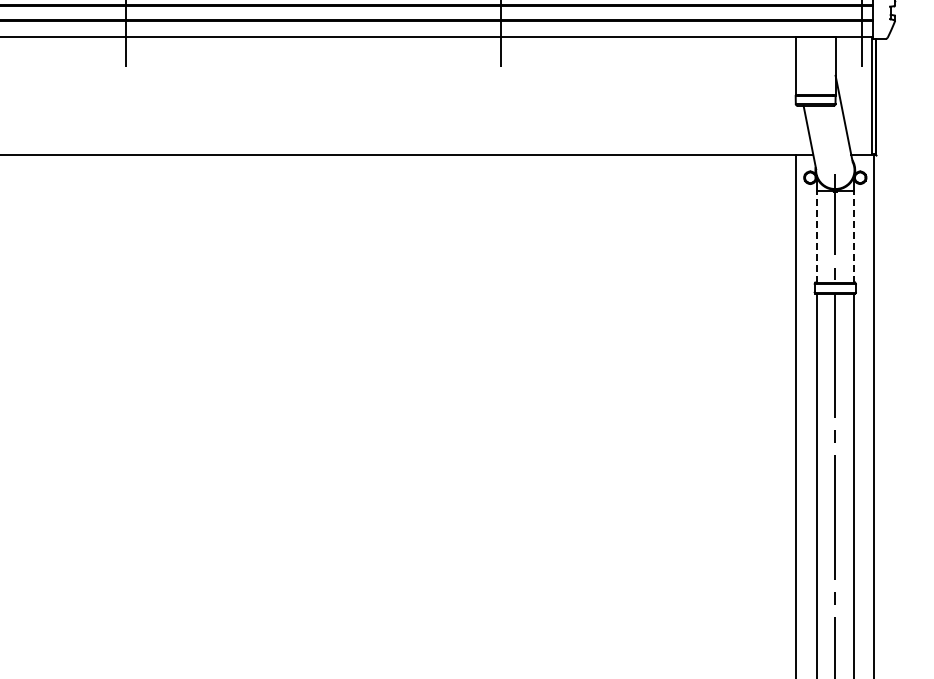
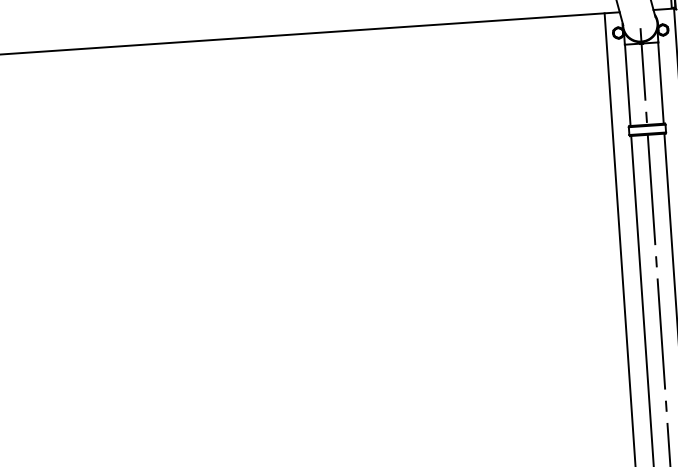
line: (816, 236) -> (627, 84), dashed -> solid
line: (853, 236) -> (660, 82), dashed -> solid

